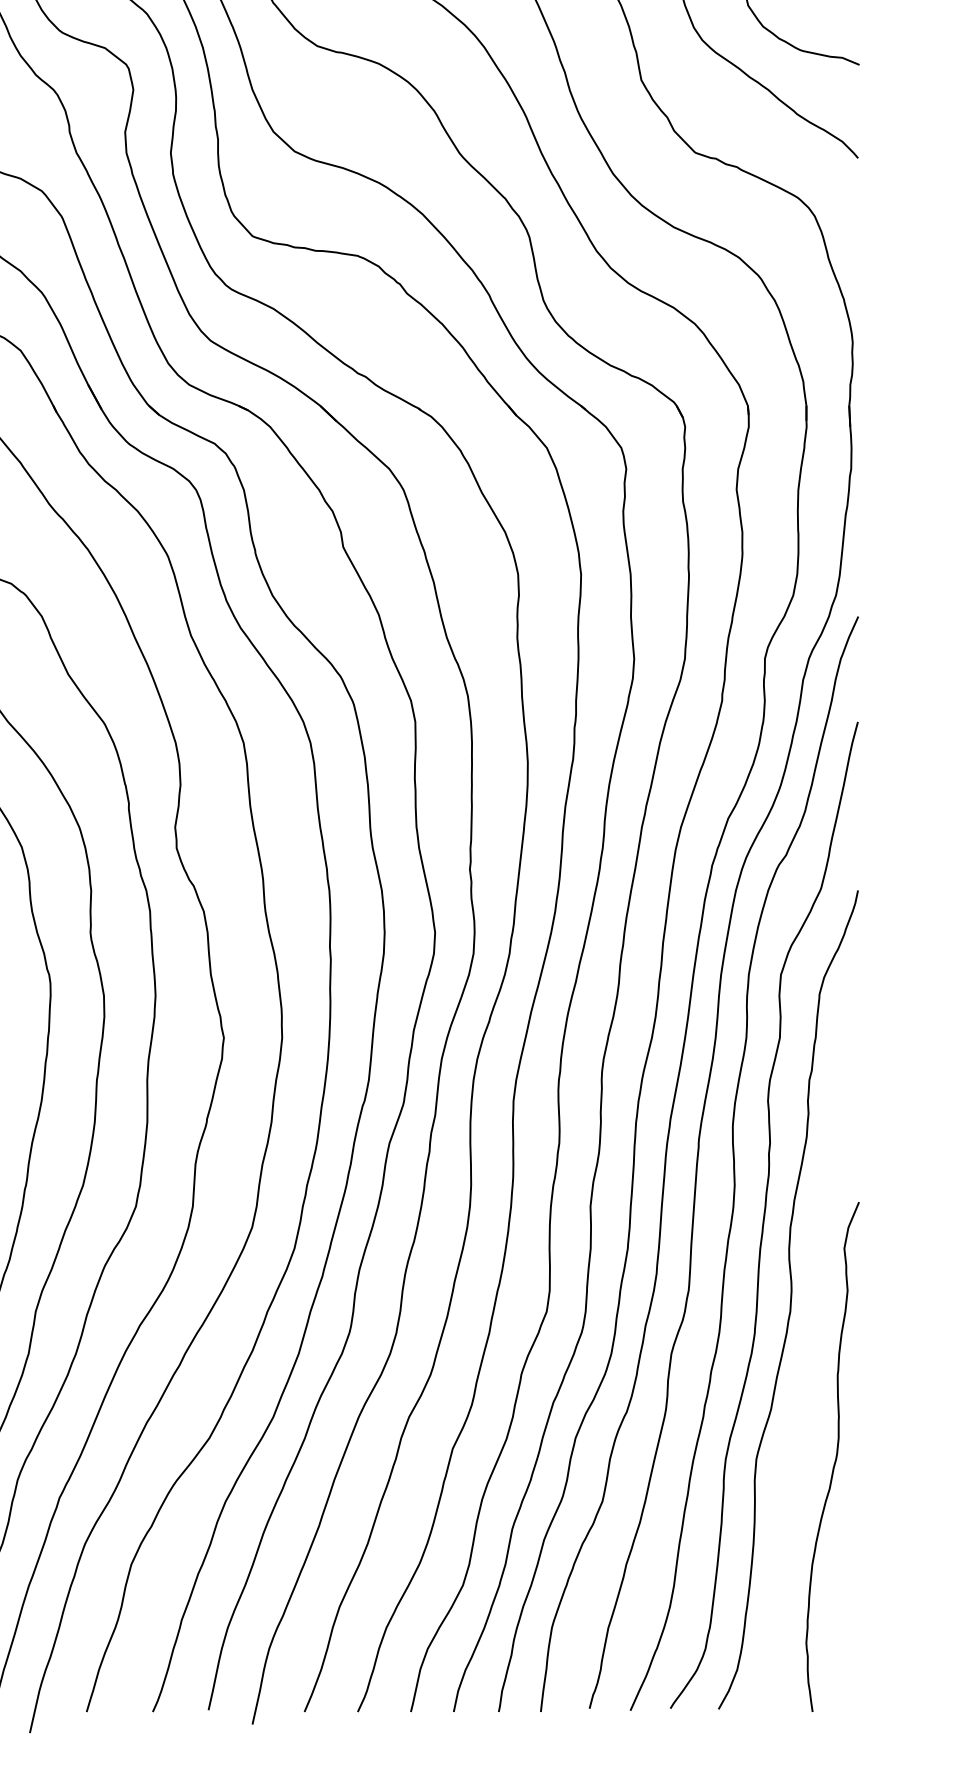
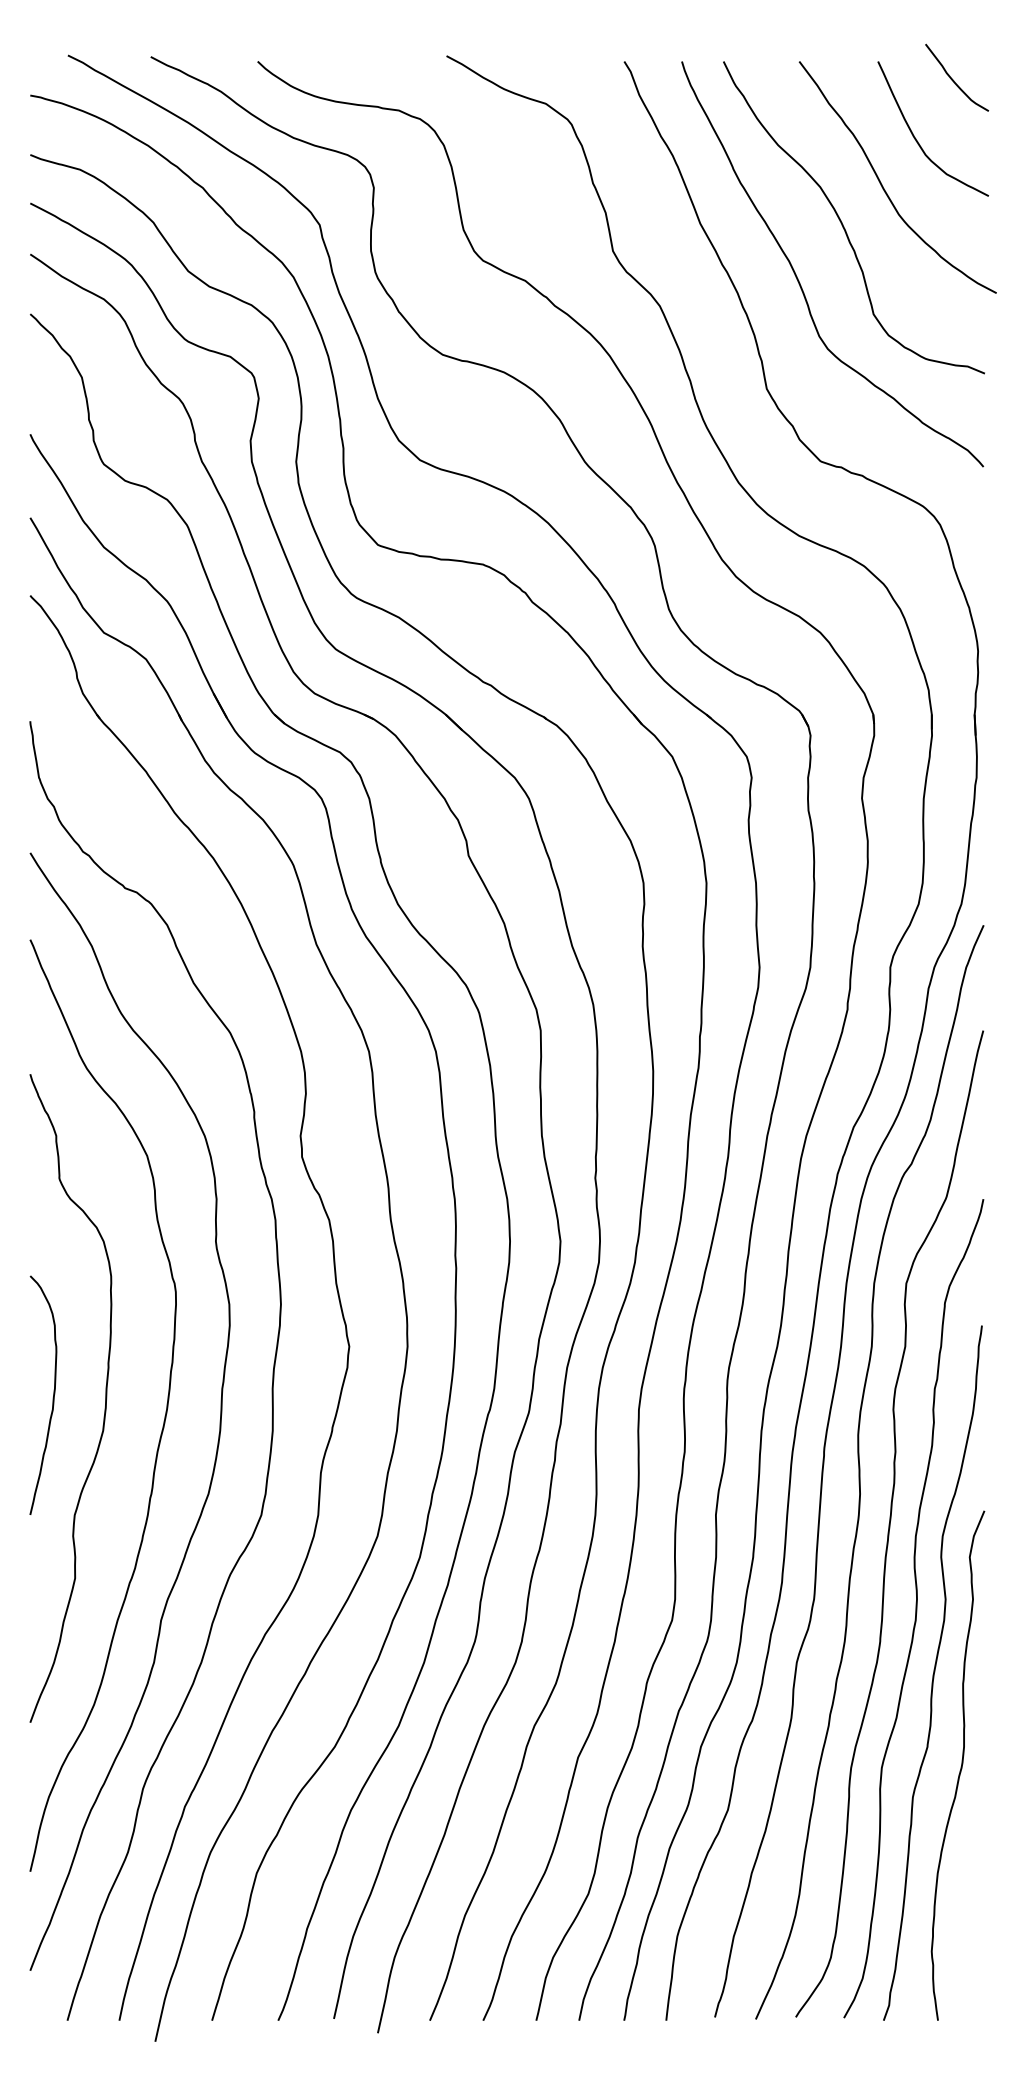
curve: (808, 1363) -> (933, 1672), added

